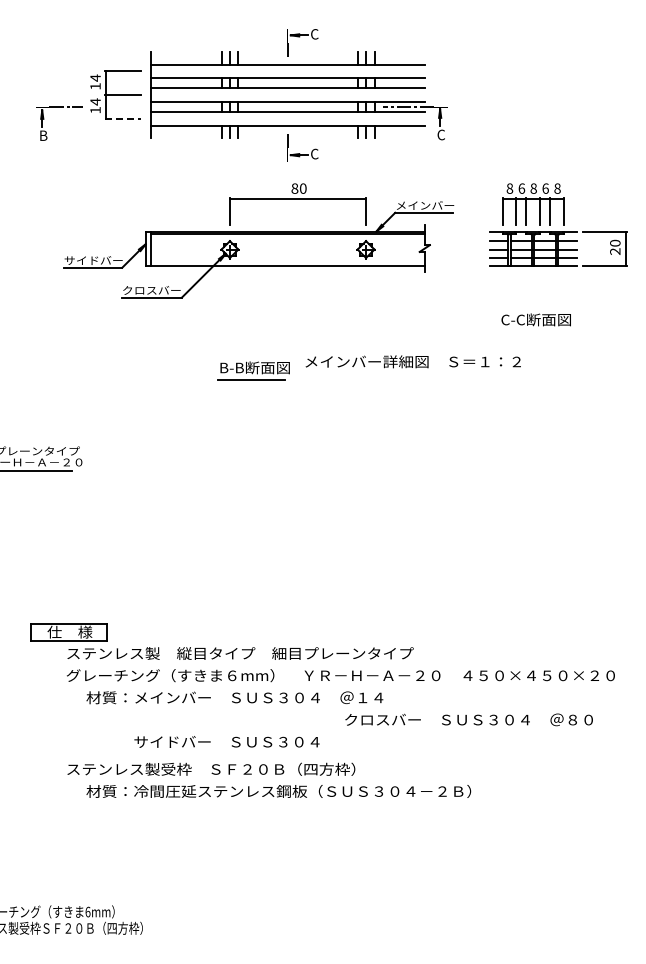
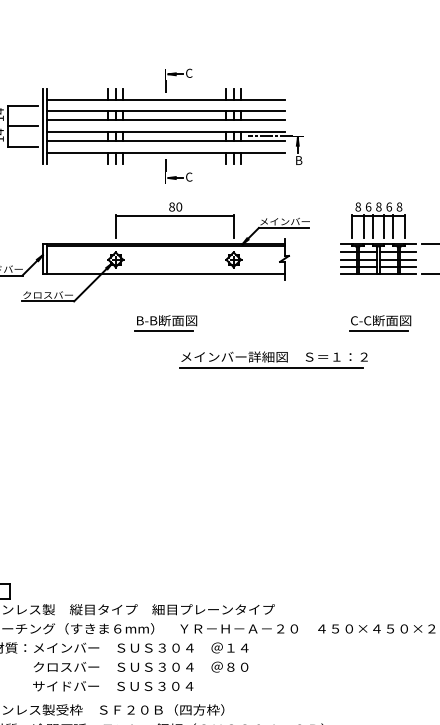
line: (145, 94) -> (42, 125), added
line: (122, 119) -> (22, 147), dashed -> solid
text: (441, 134) -> (298, 160), C -> B
line: (532, 332) -> (377, 331), added
part: (253, 370) -> (165, 322), moved
line: (409, 374) -> (271, 367), added
text: (468, 719) -> (140, 666), moved

